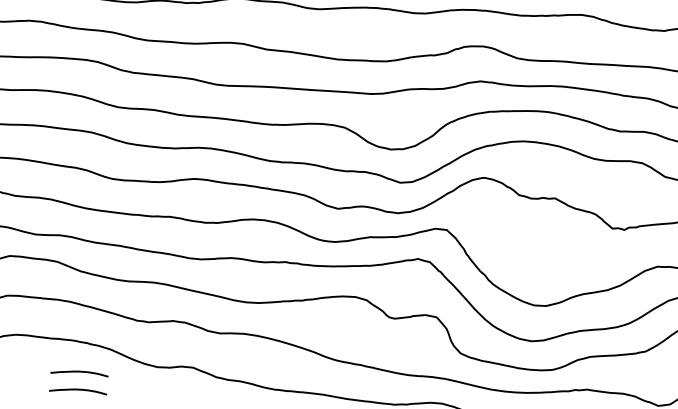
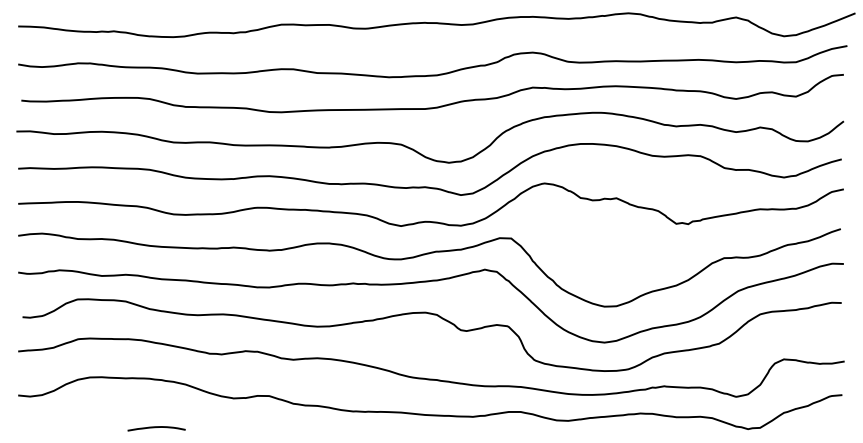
curve: (79, 372) -> (156, 409), removed

